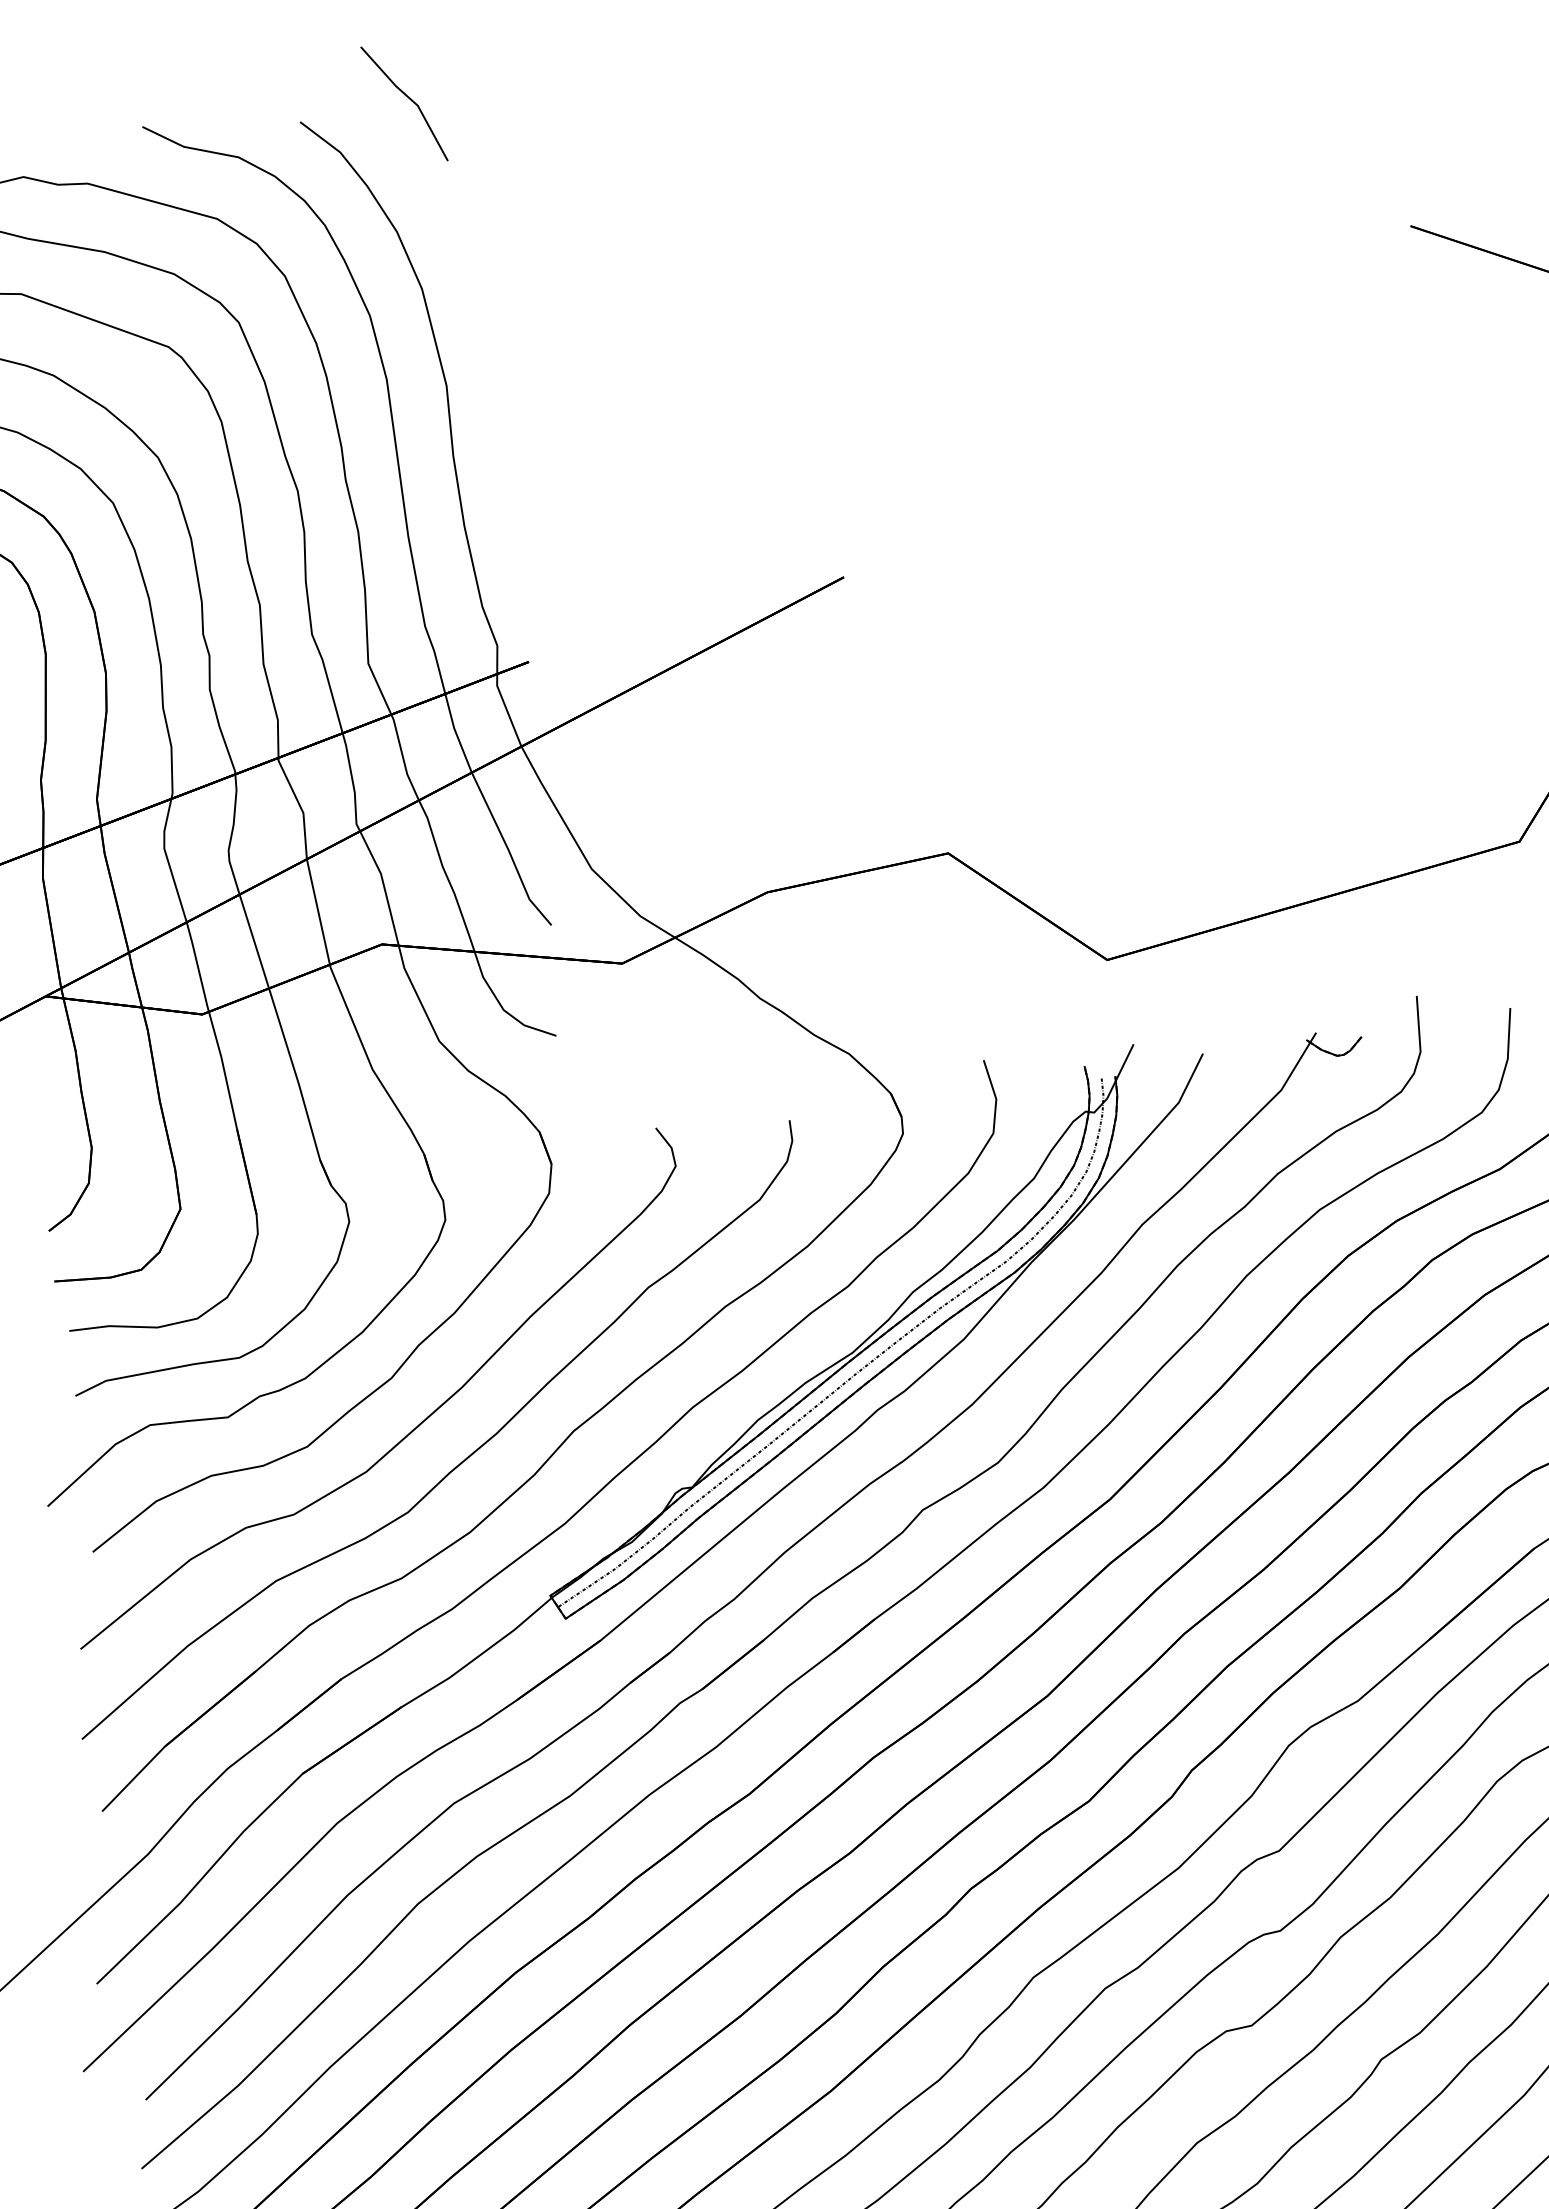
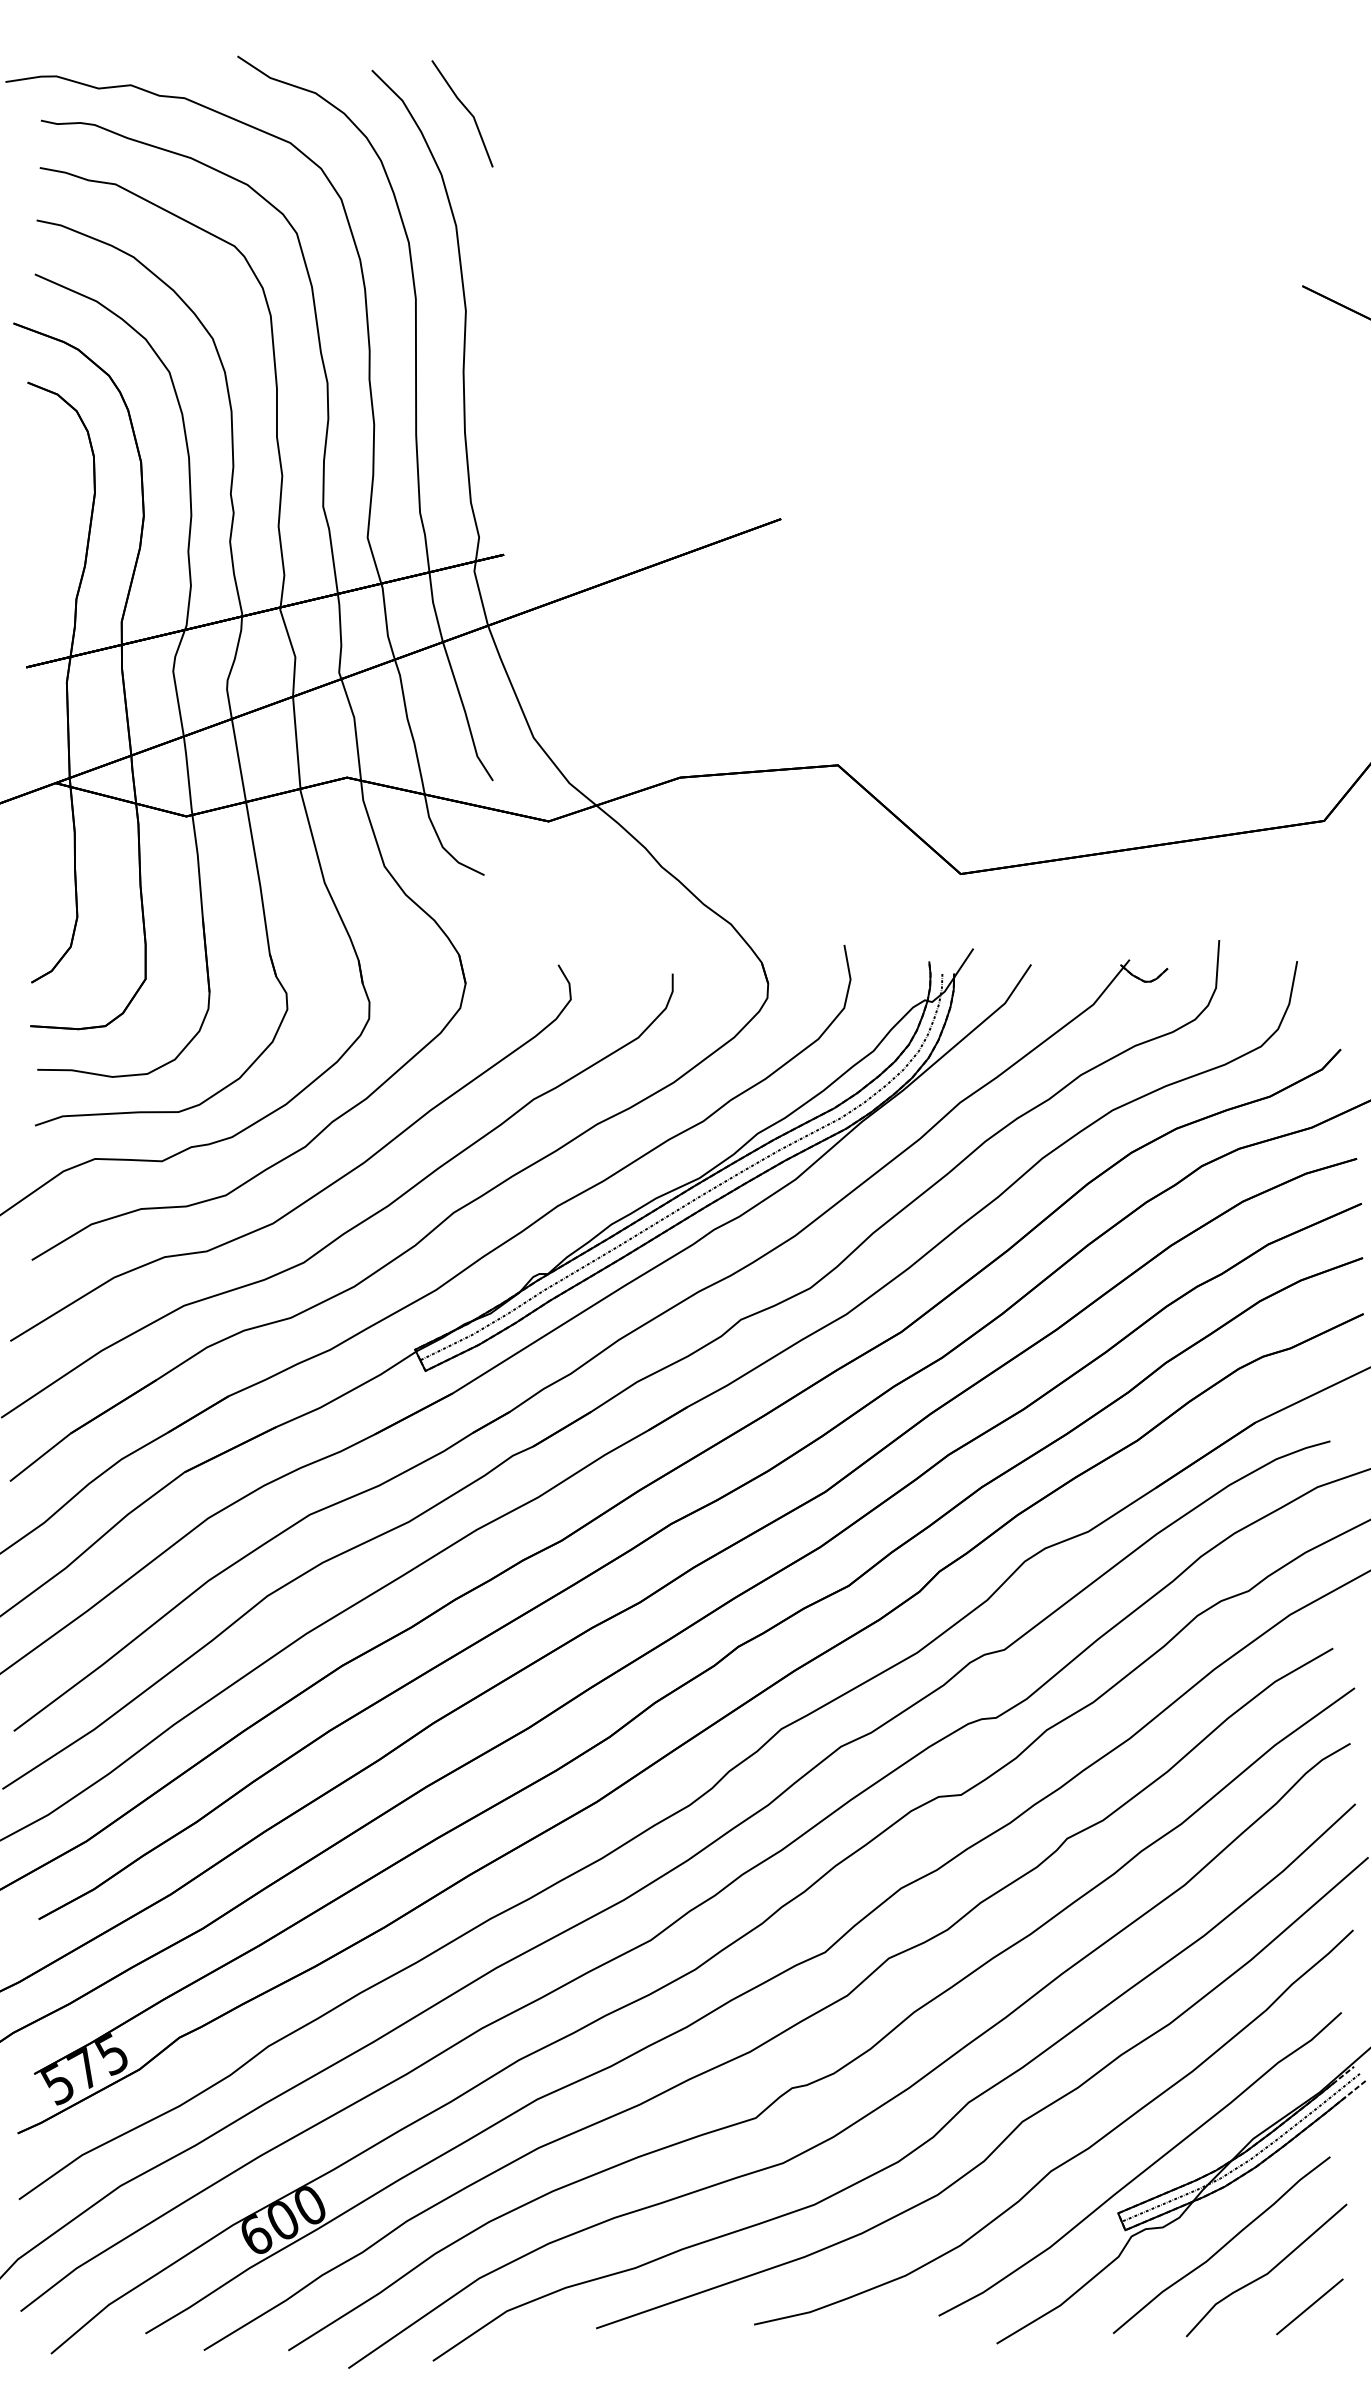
part: (404, 103) -> (462, 113), moved

